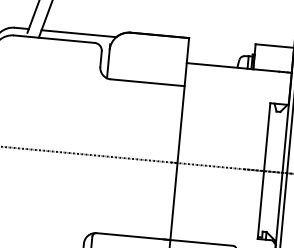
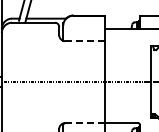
line: (146, 83) -> (84, 41), solid -> dashed
line: (132, 237) -> (84, 123), solid -> dashed

